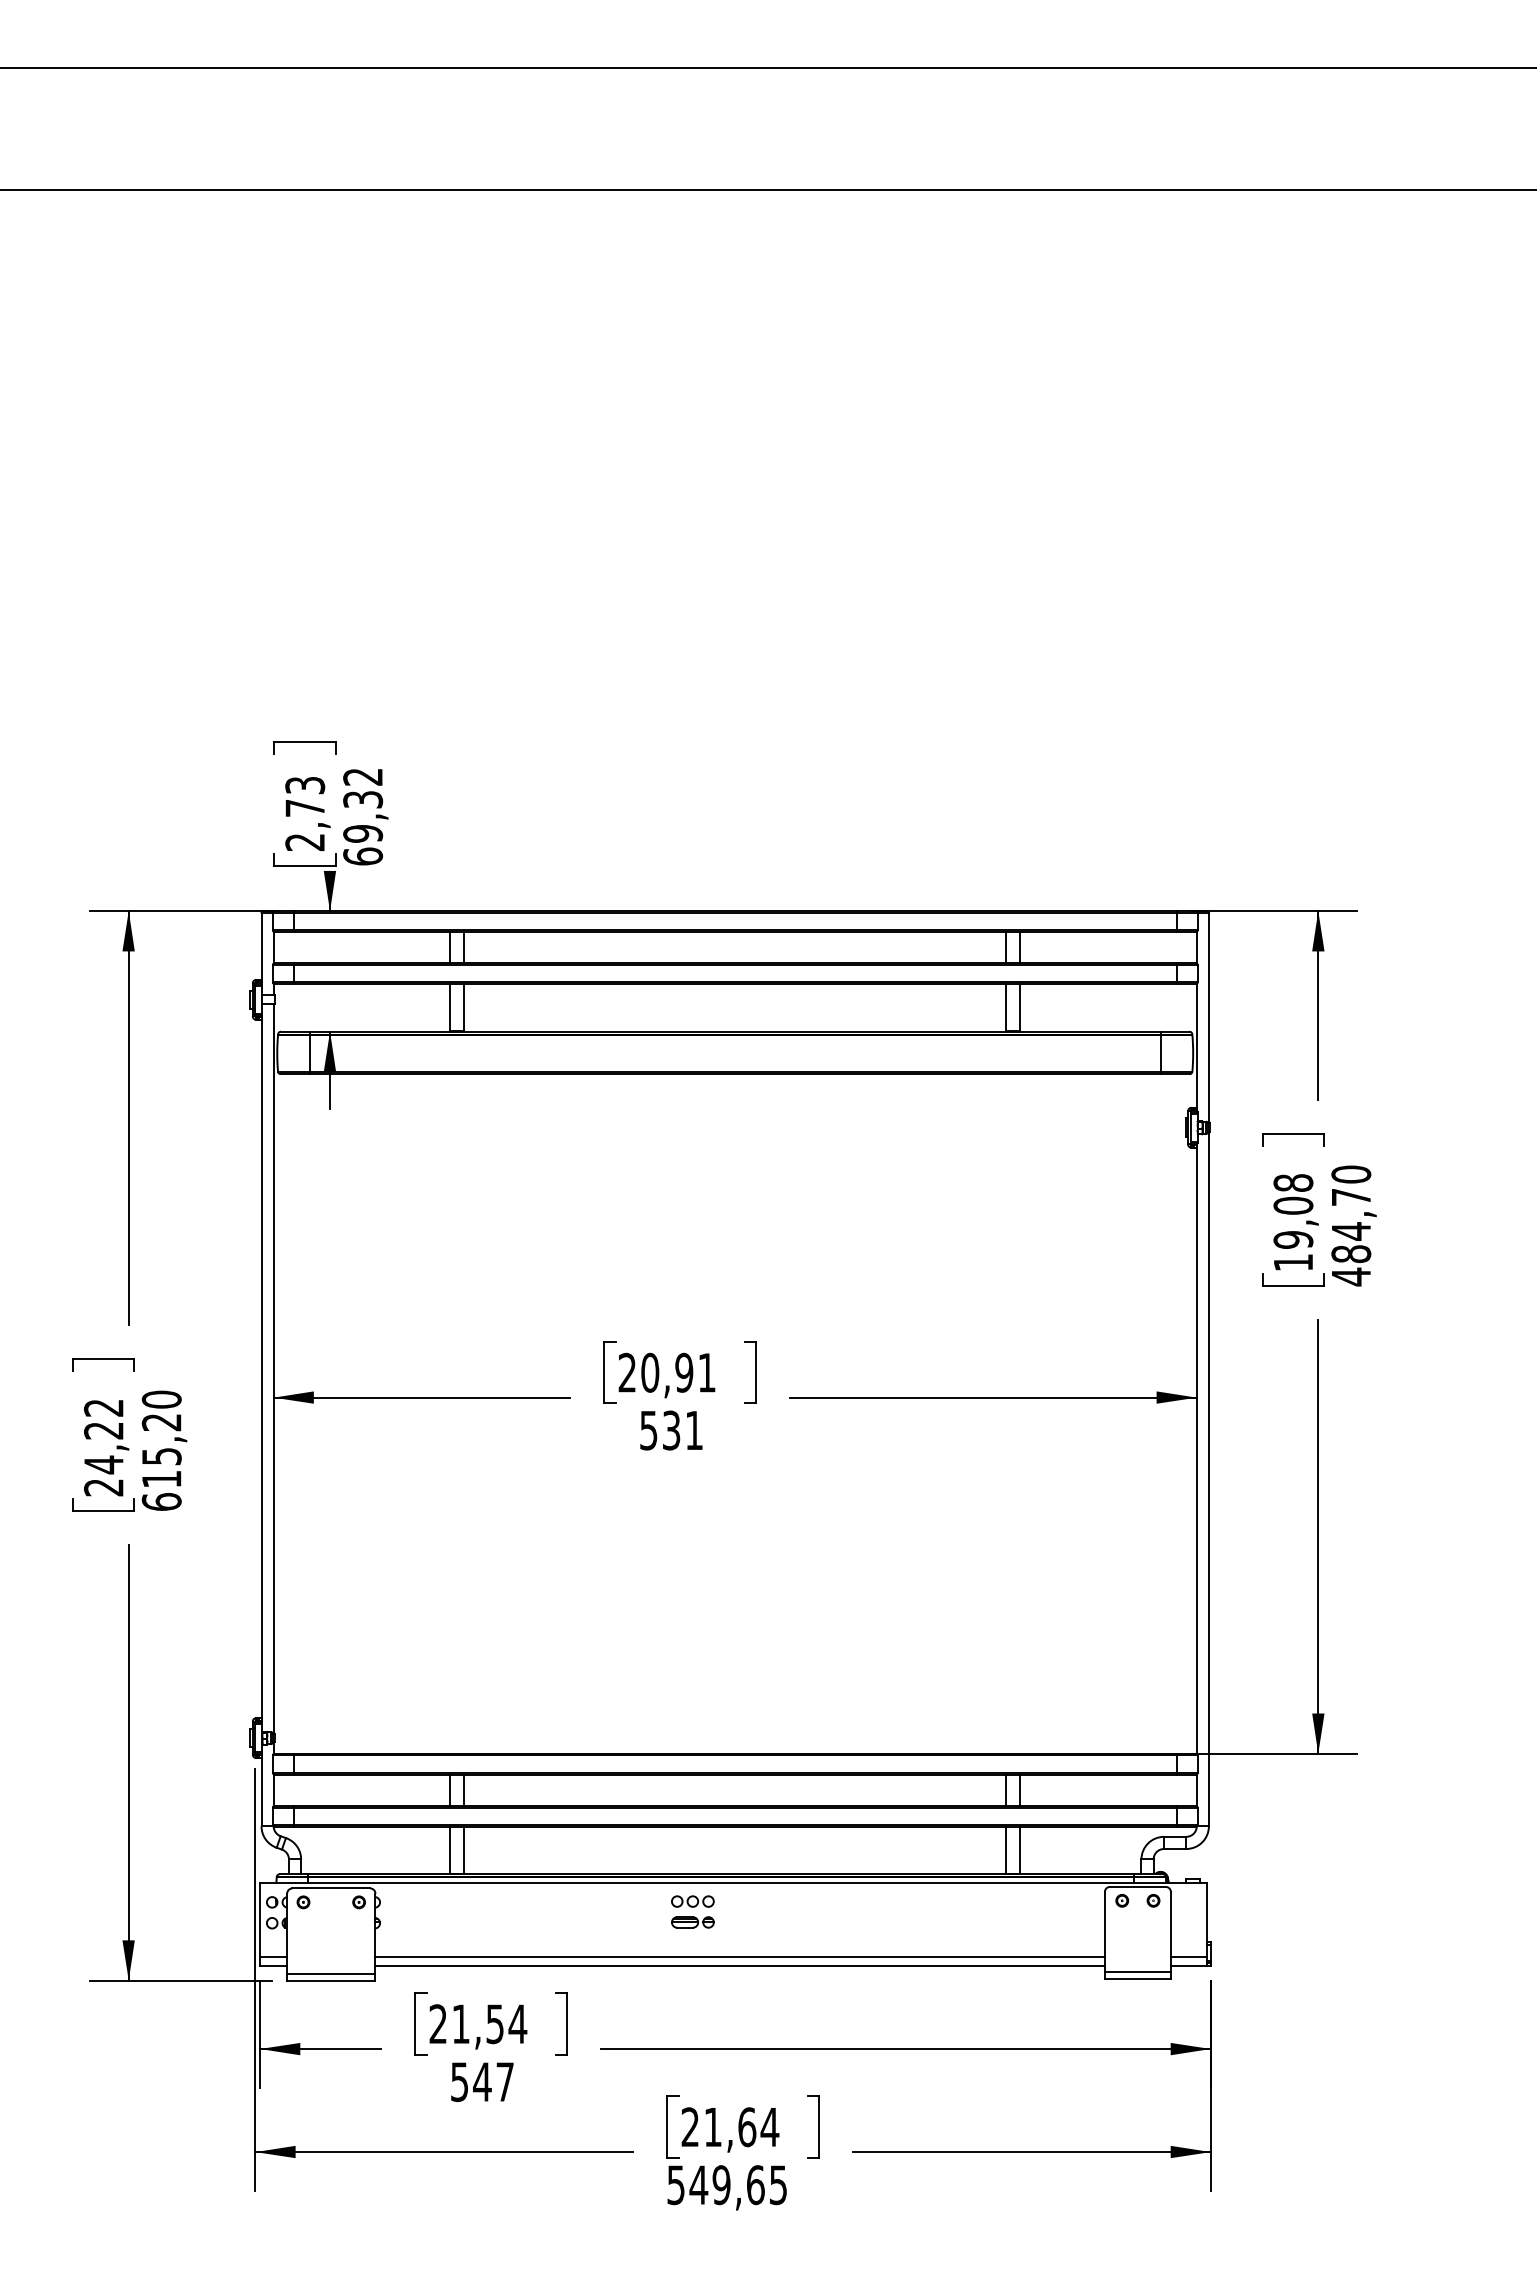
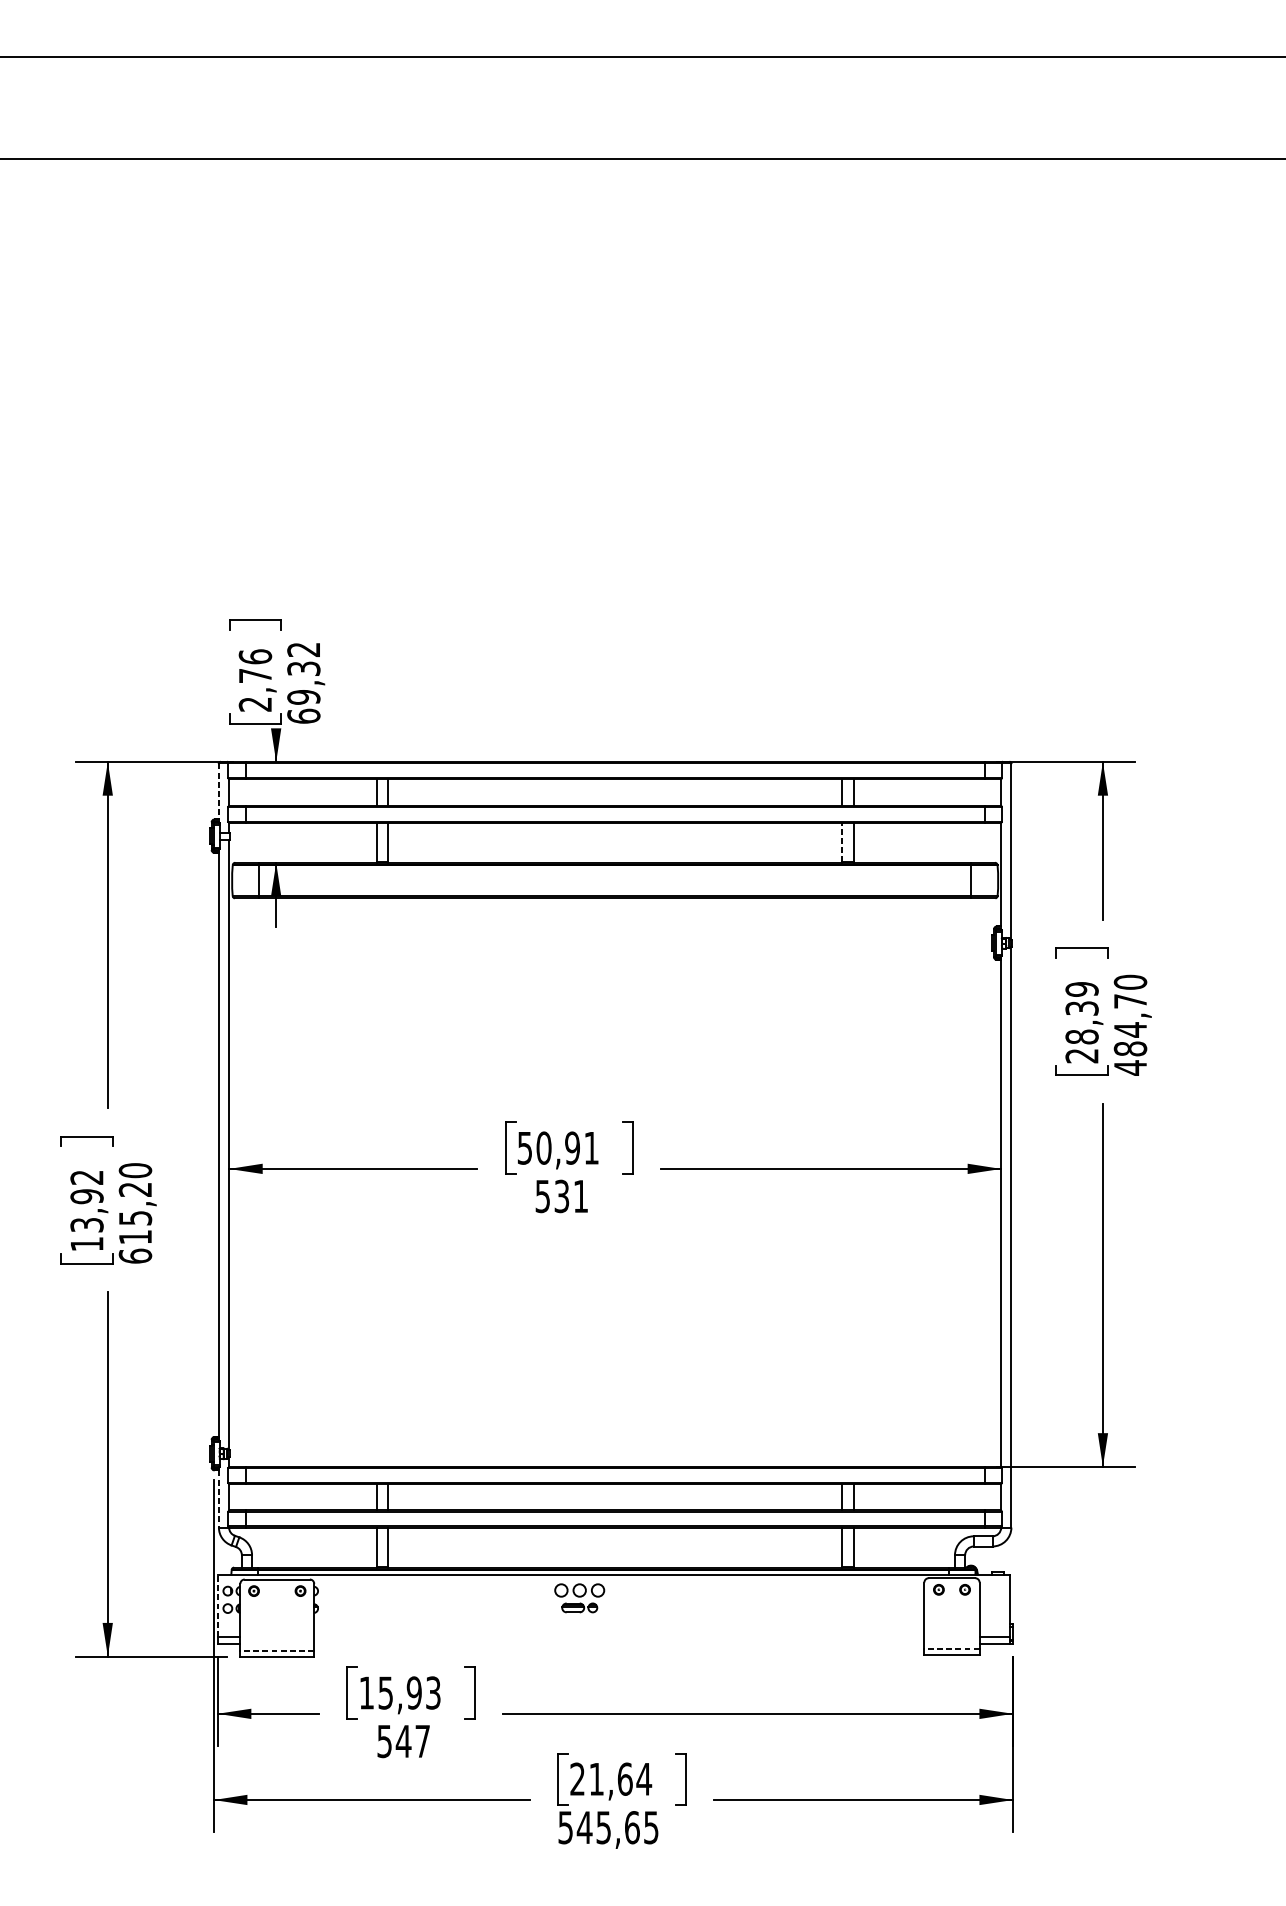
text: (305, 785) -> (255, 656), 2,73 -> 2,76
line: (261, 946) -> (218, 791), solid -> dashed
line: (1006, 1007) -> (842, 842), solid -> dashed
text: (1293, 1222) -> (1082, 1022), 19,08 -> 28,39
text: (626, 1372) -> (524, 1147), 20,91 -> 50,91
text: (103, 1459) -> (86, 1220), 24,22 -> 13,92
line: (261, 1792) -> (218, 1499), solid -> dashed
part: (692, 1901) -> (579, 1590), size x1.4
line: (260, 1920) -> (218, 1606), solid -> dashed
line: (739, 1957) -> (618, 1637), removed
line: (739, 1965) -> (618, 1643), removed
line: (1137, 1972) -> (951, 1649), solid -> dashed
line: (330, 1973) -> (276, 1650), solid -> dashed
text: (478, 2024) -> (400, 1693), 21,54 -> 15,93
text: (721, 2184) -> (603, 1827), 549,65 -> 545,65

